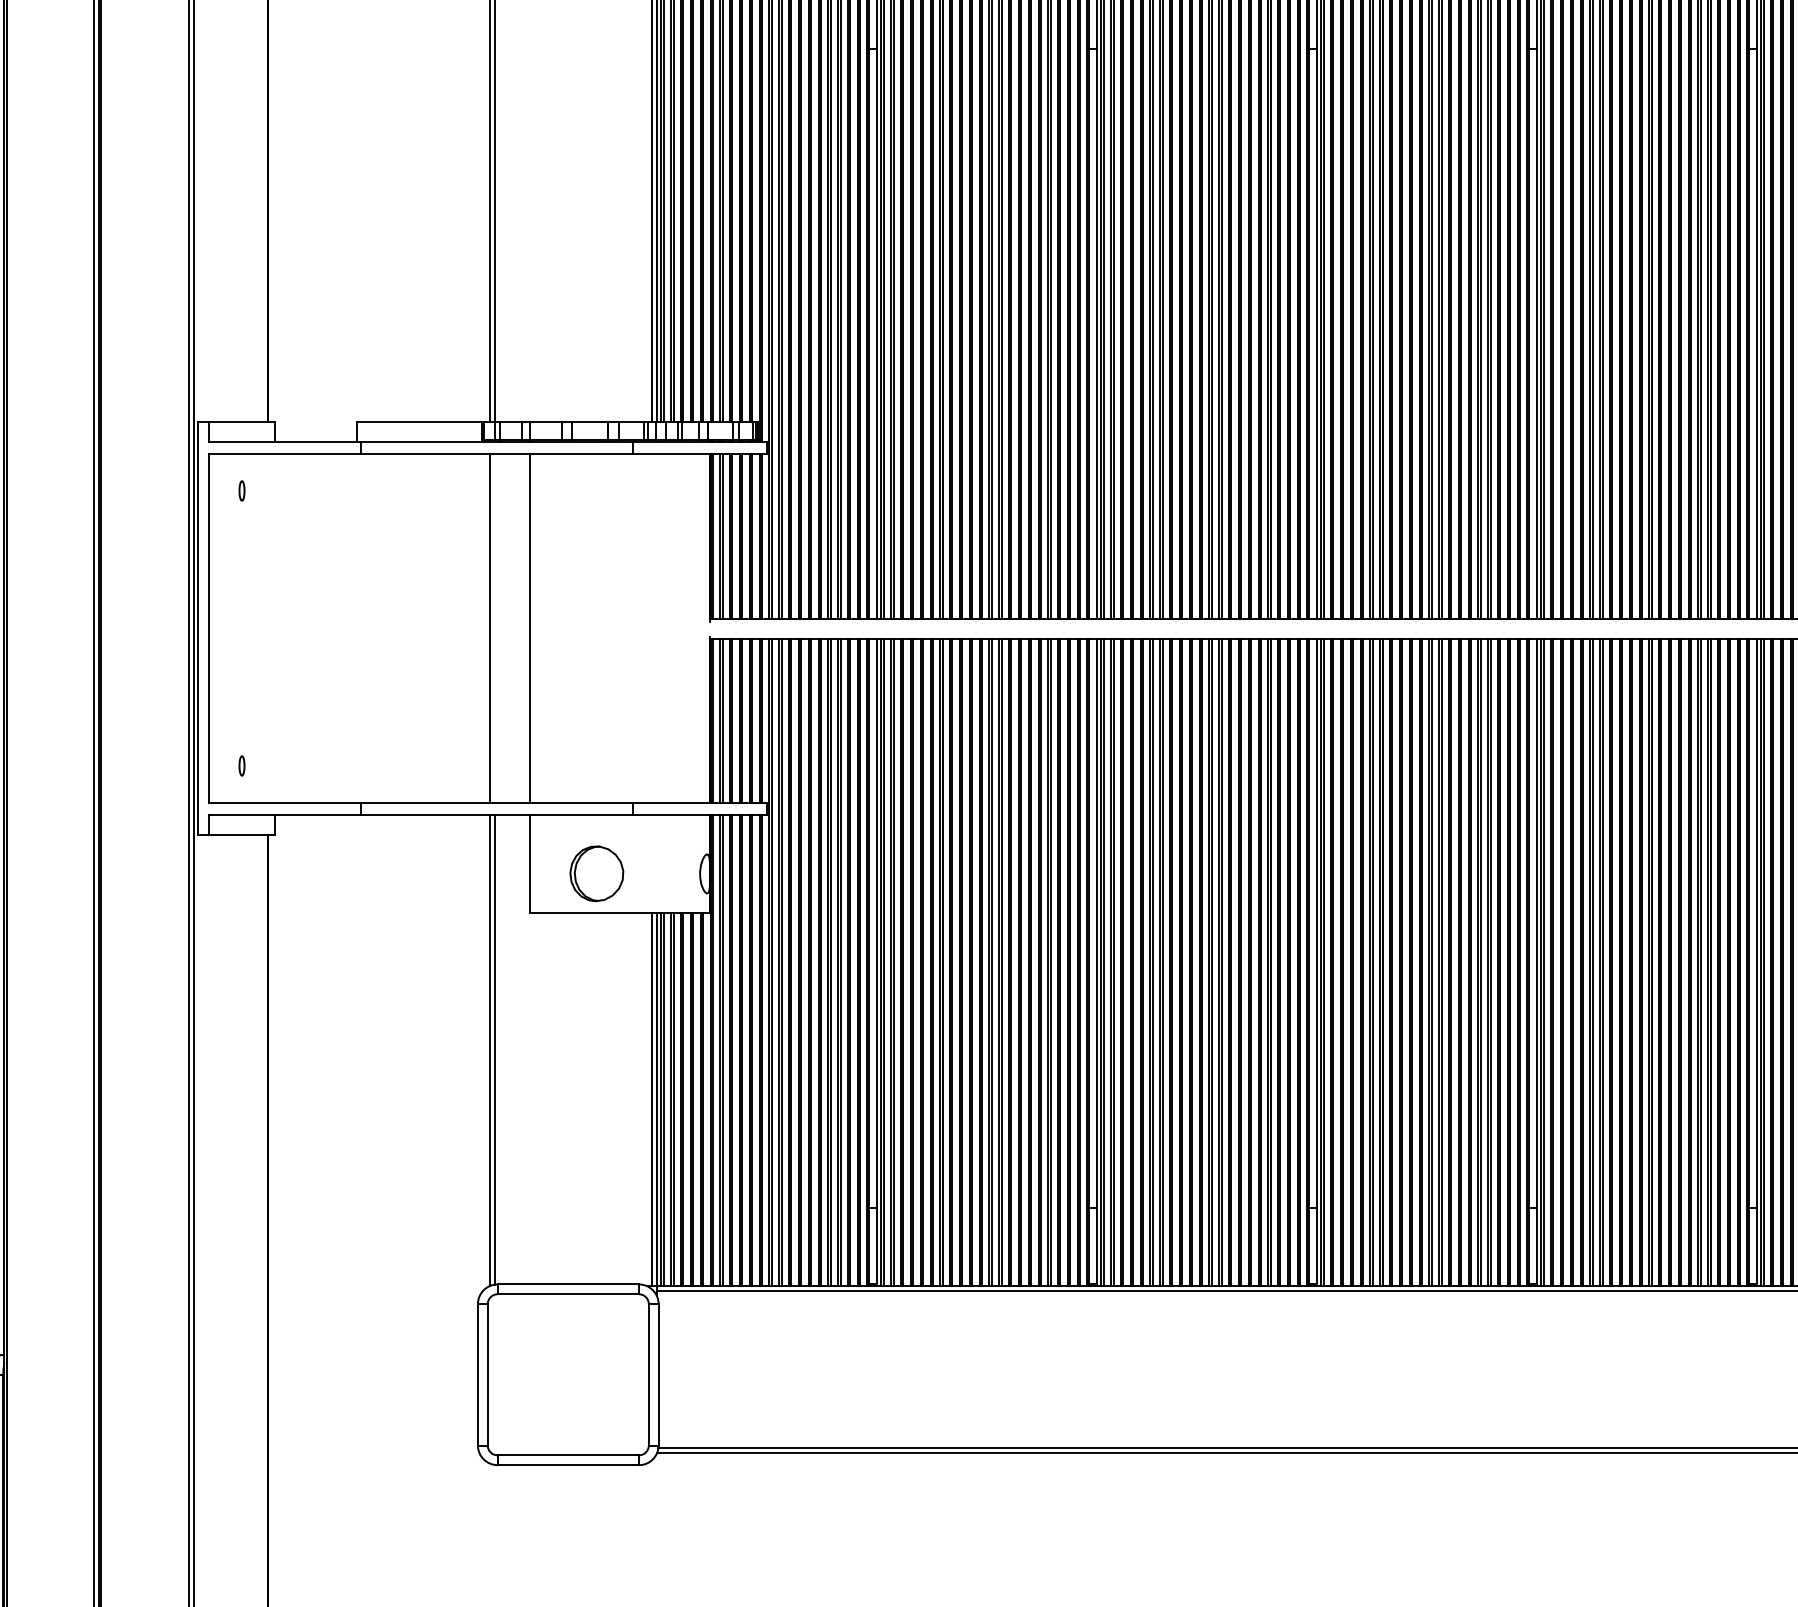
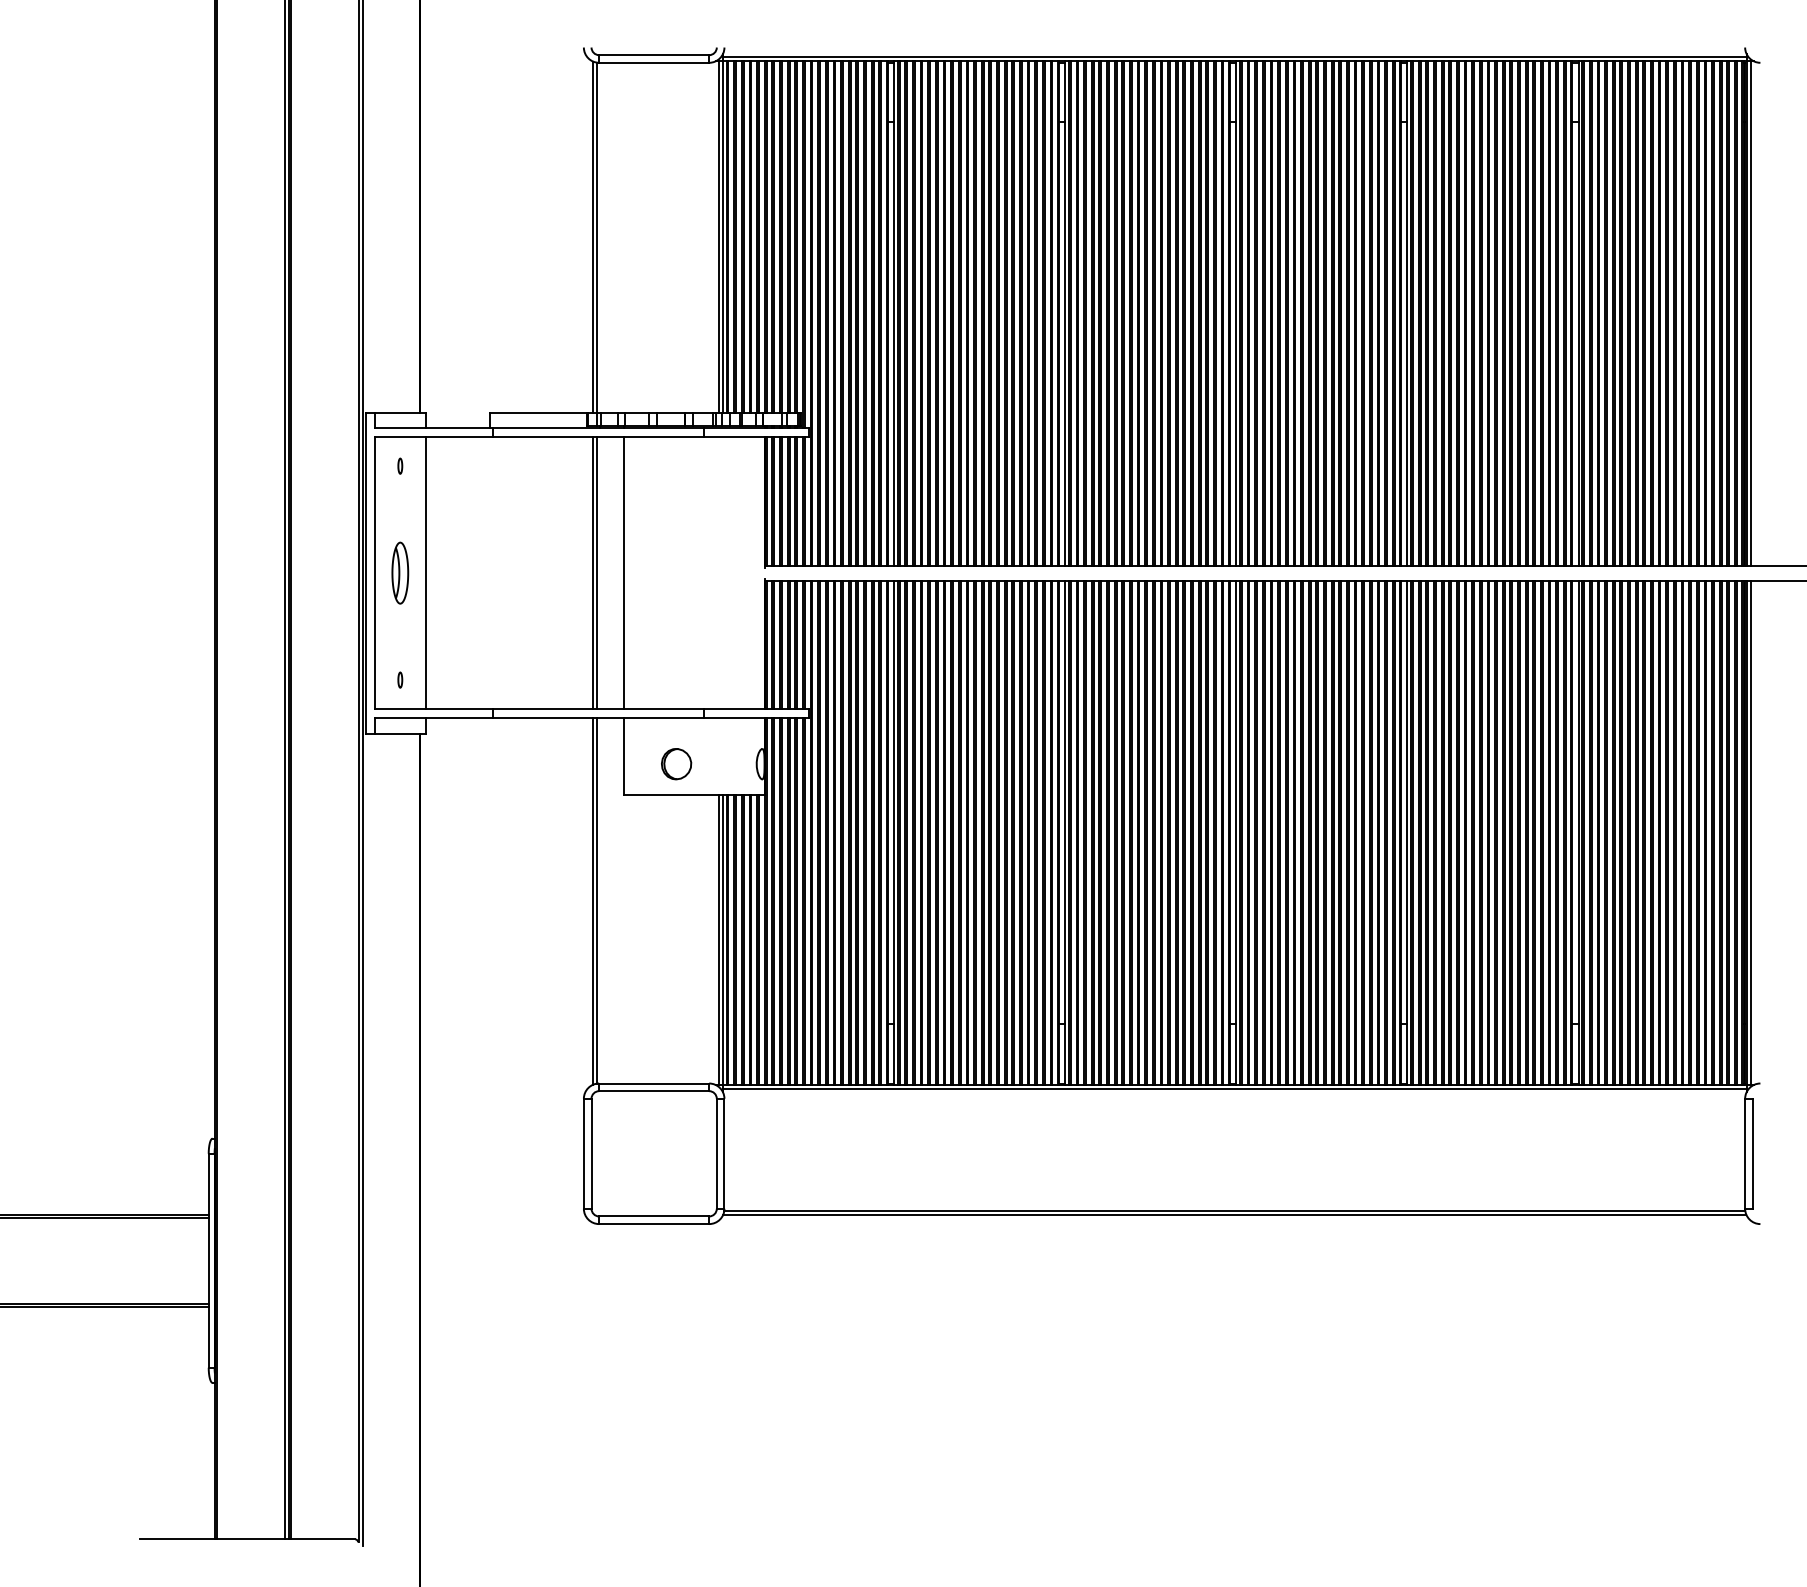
part: (242, 627) -> (400, 572), added
line: (275, 628) -> (426, 573), added
line: (494, 628) -> (596, 573), added
part: (597, 874) -> (676, 764), size x0.71

